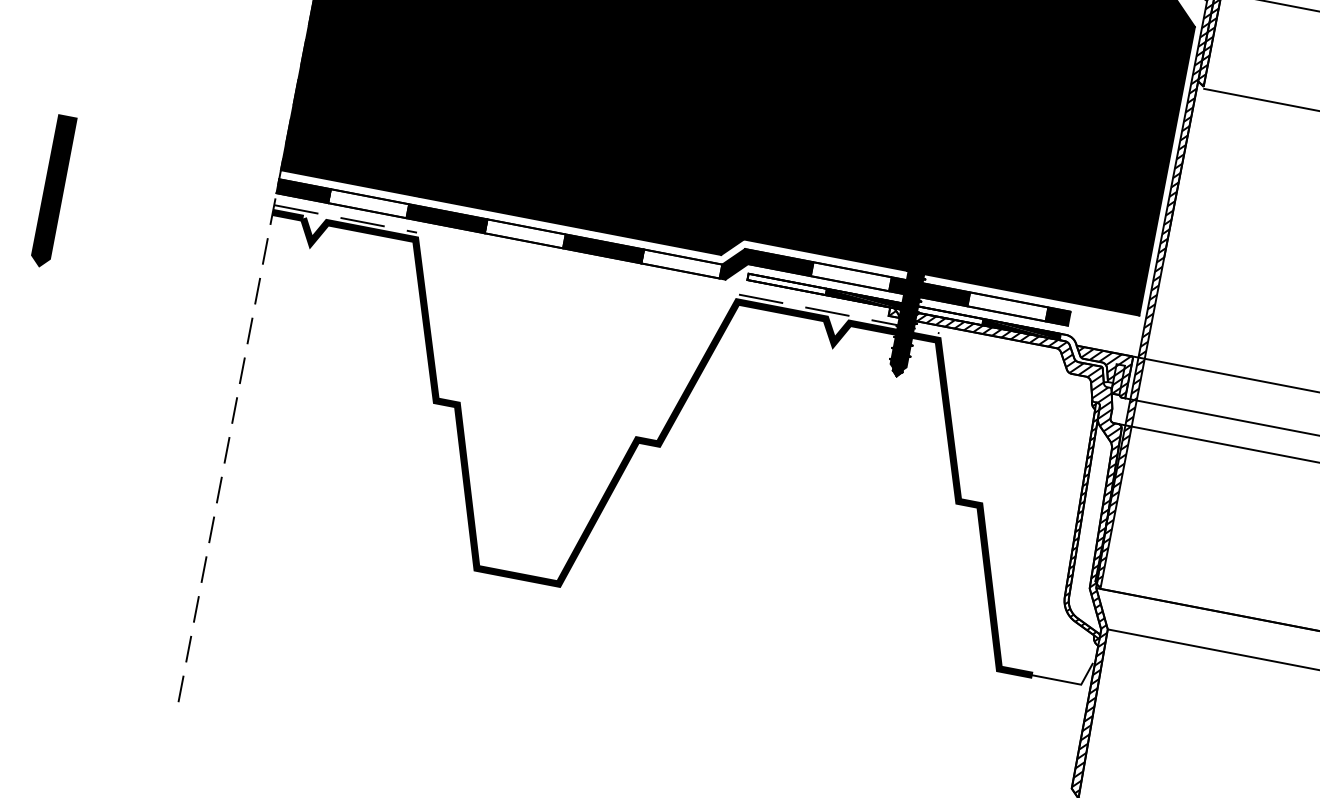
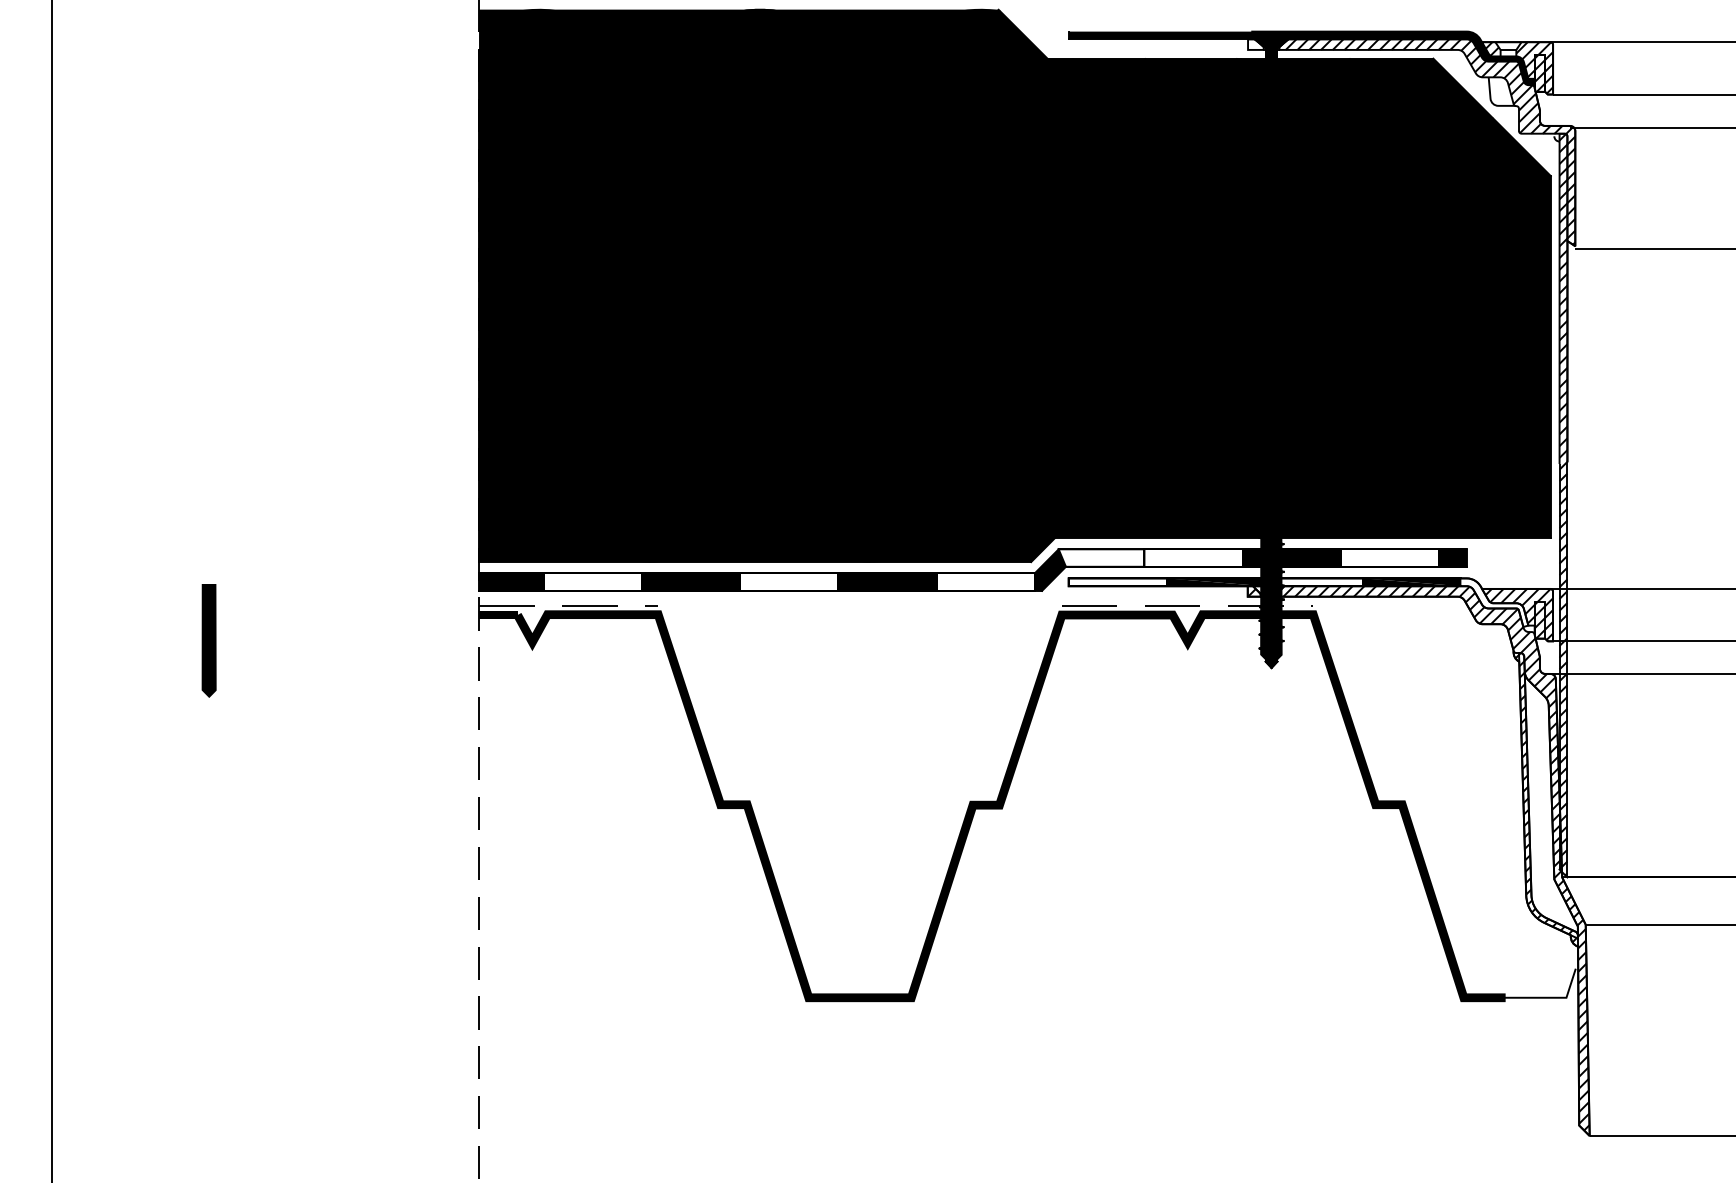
part: (53, 191) -> (208, 640), size x0.6
fill: (777, 262) -> (1101, 557), removed

